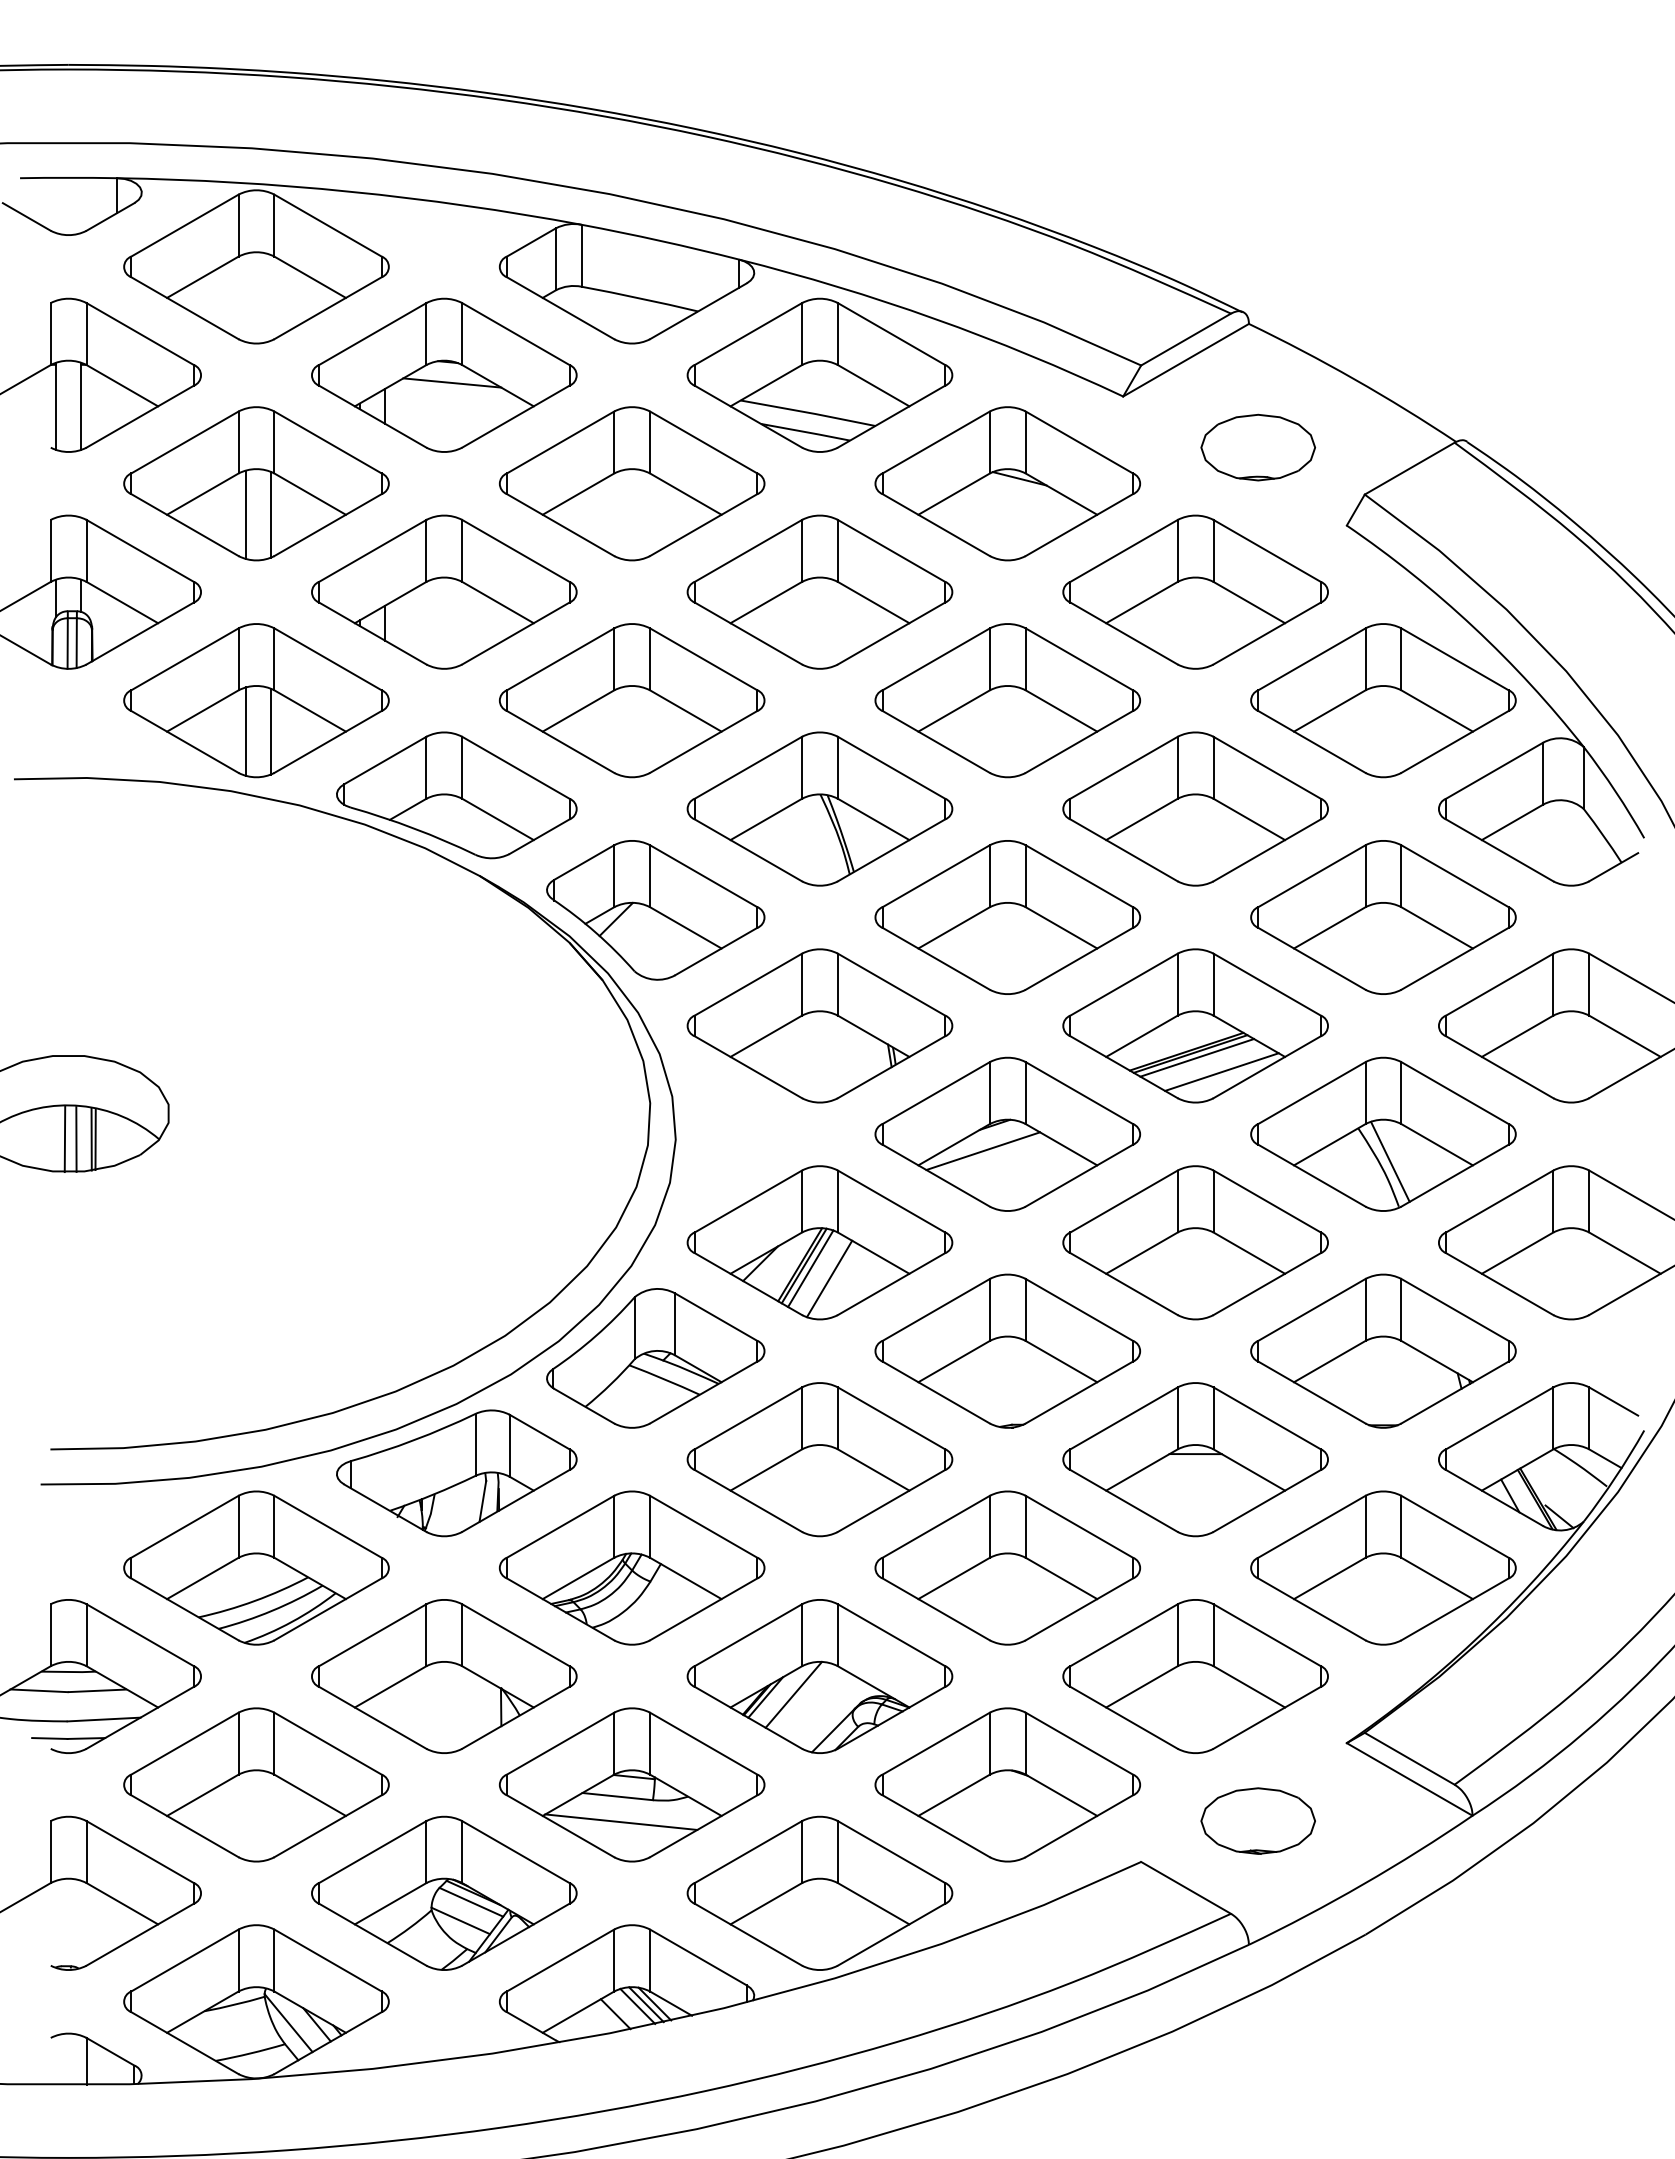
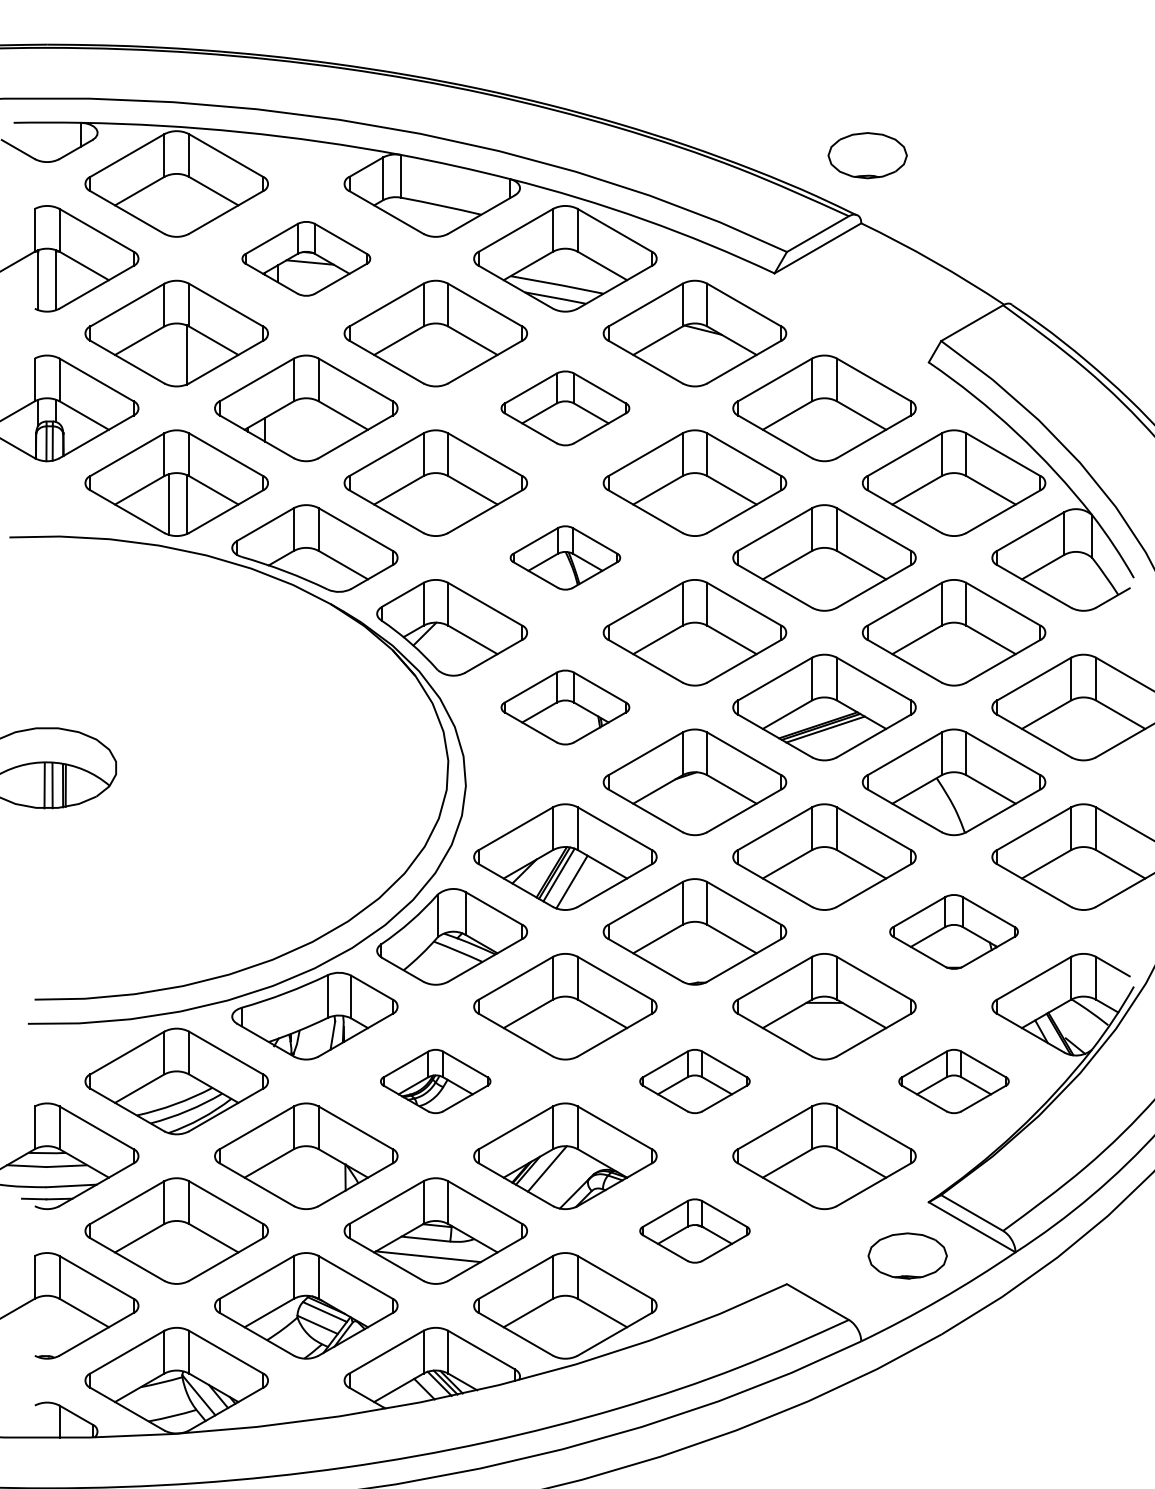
part: (444, 374) -> (306, 258), size x0.7
part: (1257, 447) -> (867, 155), moved
line: (245, 514) -> (169, 354), removed
part: (820, 592) -> (565, 408), size x0.7
part: (820, 808) -> (565, 557), size x0.6
part: (820, 1025) -> (565, 707), size x0.7
line: (1221, 1072) -> (842, 739), removed
line: (982, 1150) -> (677, 793), removed
line: (1389, 1160) -> (958, 800), removed
part: (1382, 1350) -> (953, 931), size x0.7
part: (631, 1568) -> (435, 1081), size x0.6
part: (1007, 1568) -> (694, 1081), size x0.6
part: (1382, 1568) -> (953, 1081), size x0.6
part: (1007, 1784) -> (694, 1230), size x0.6
part: (1257, 1820) -> (907, 1255), moved

